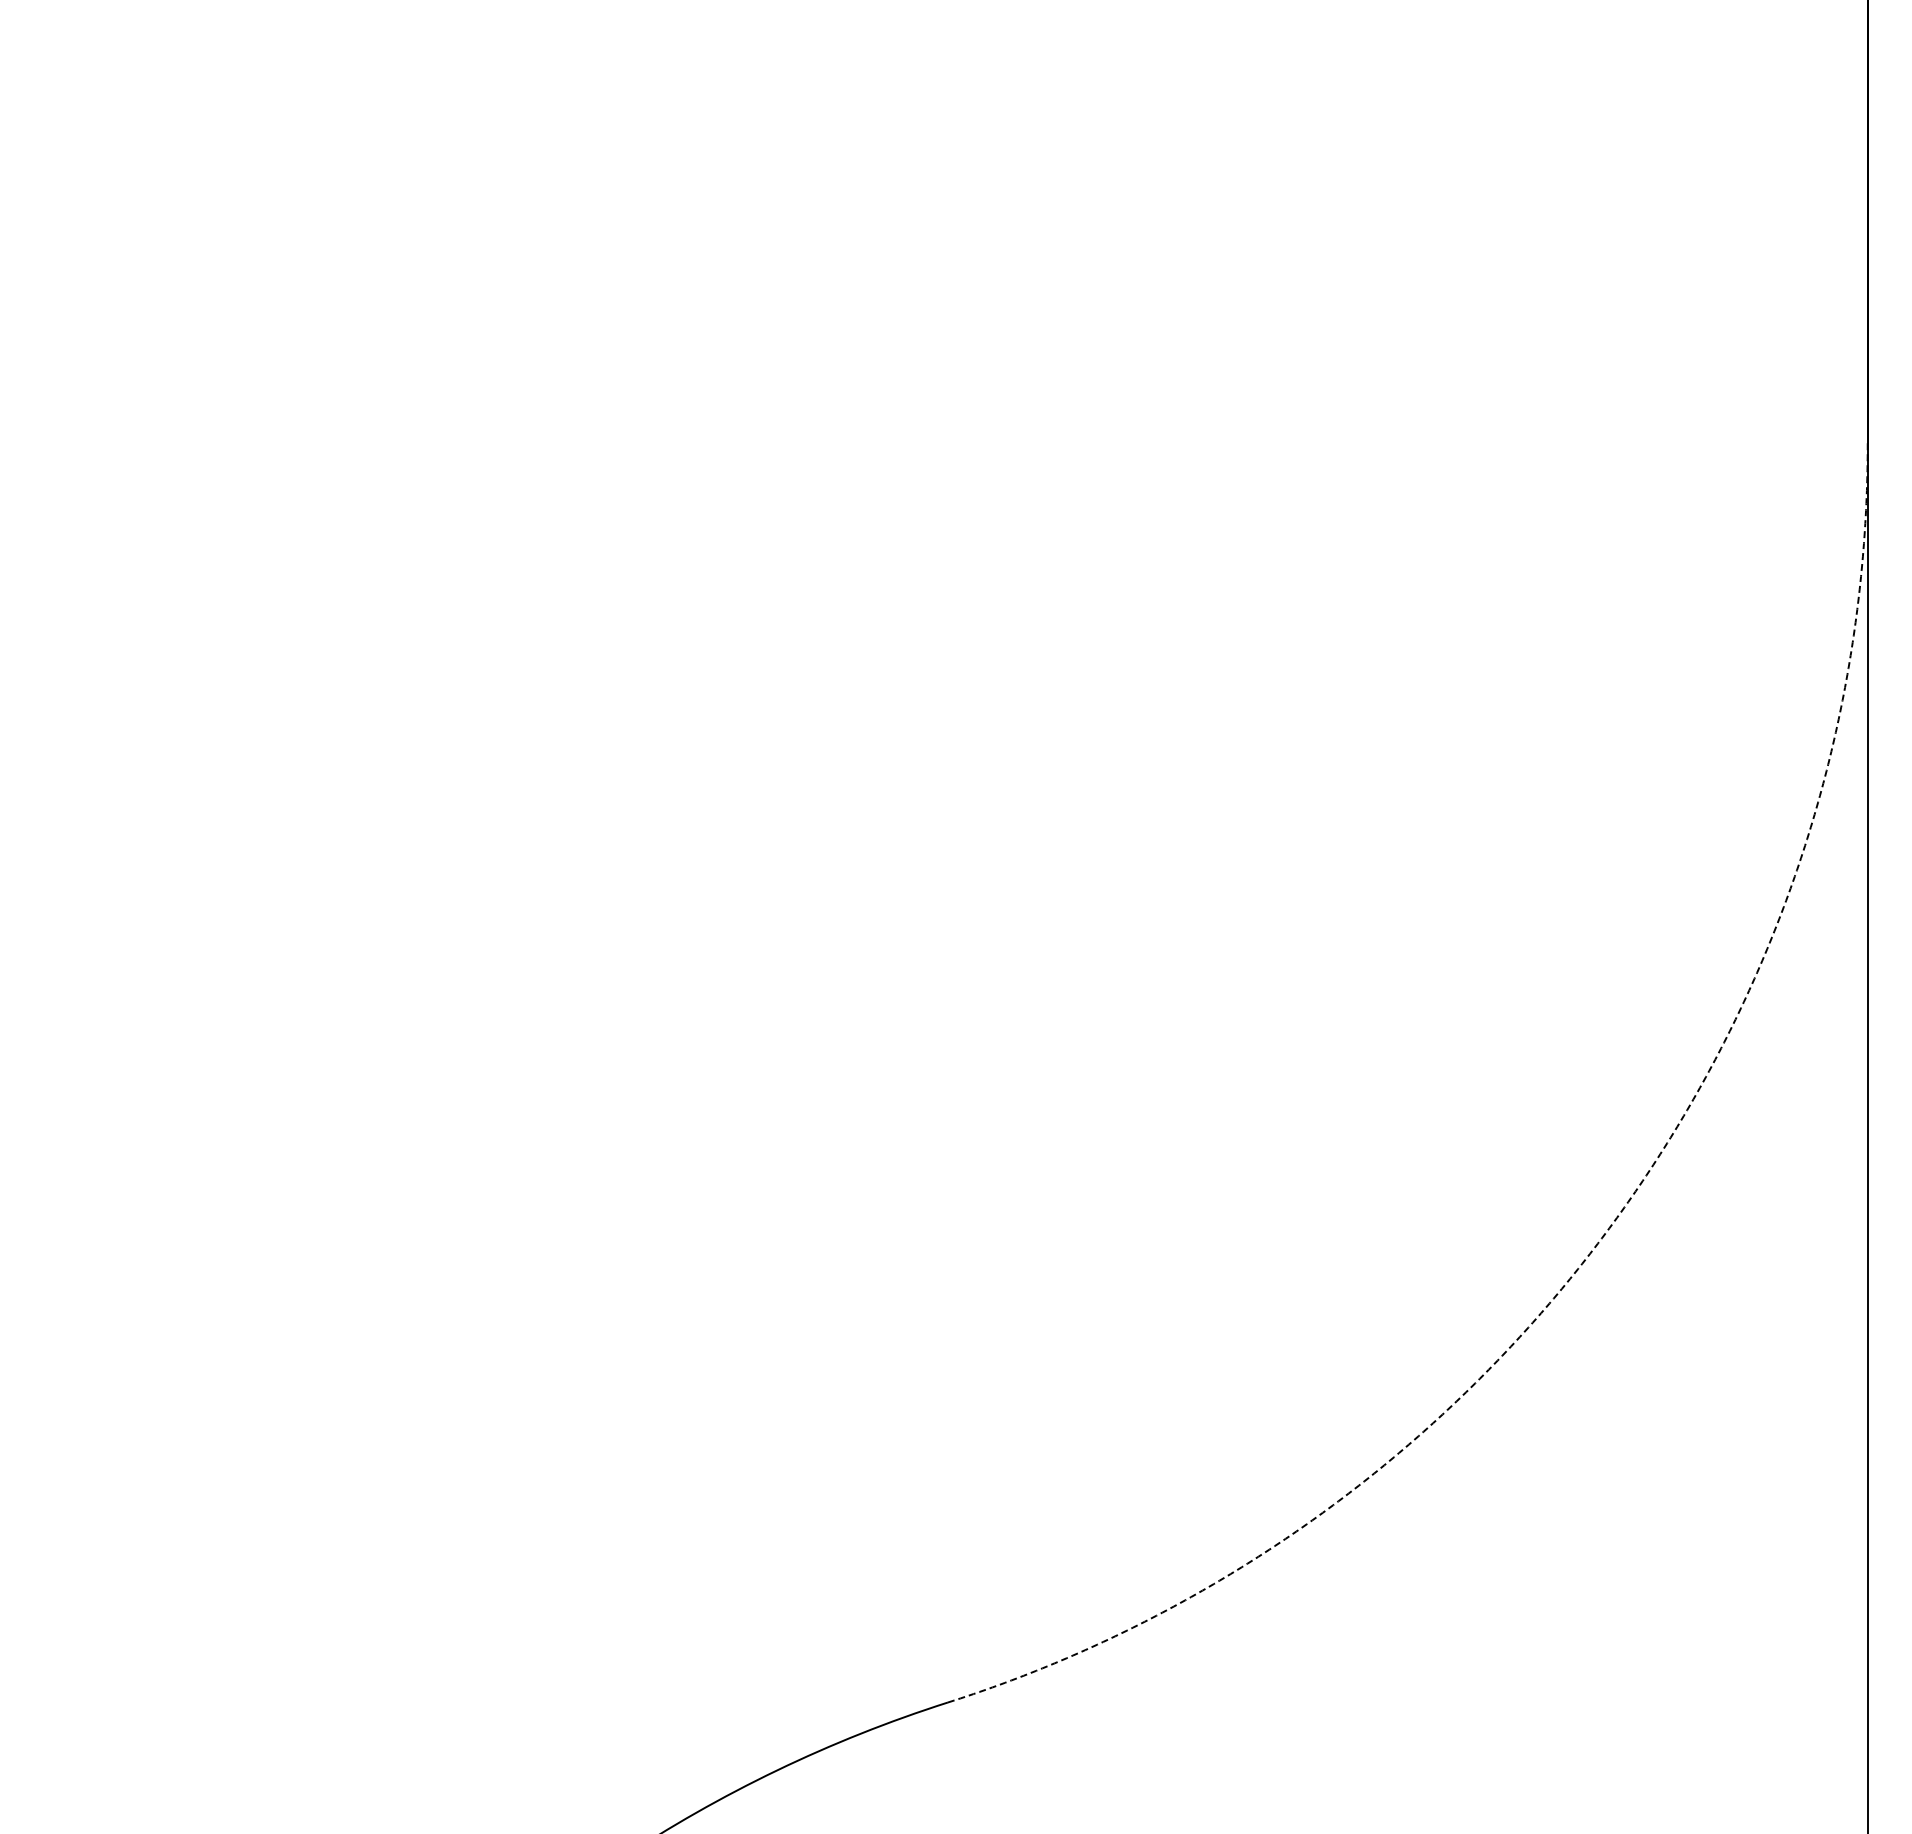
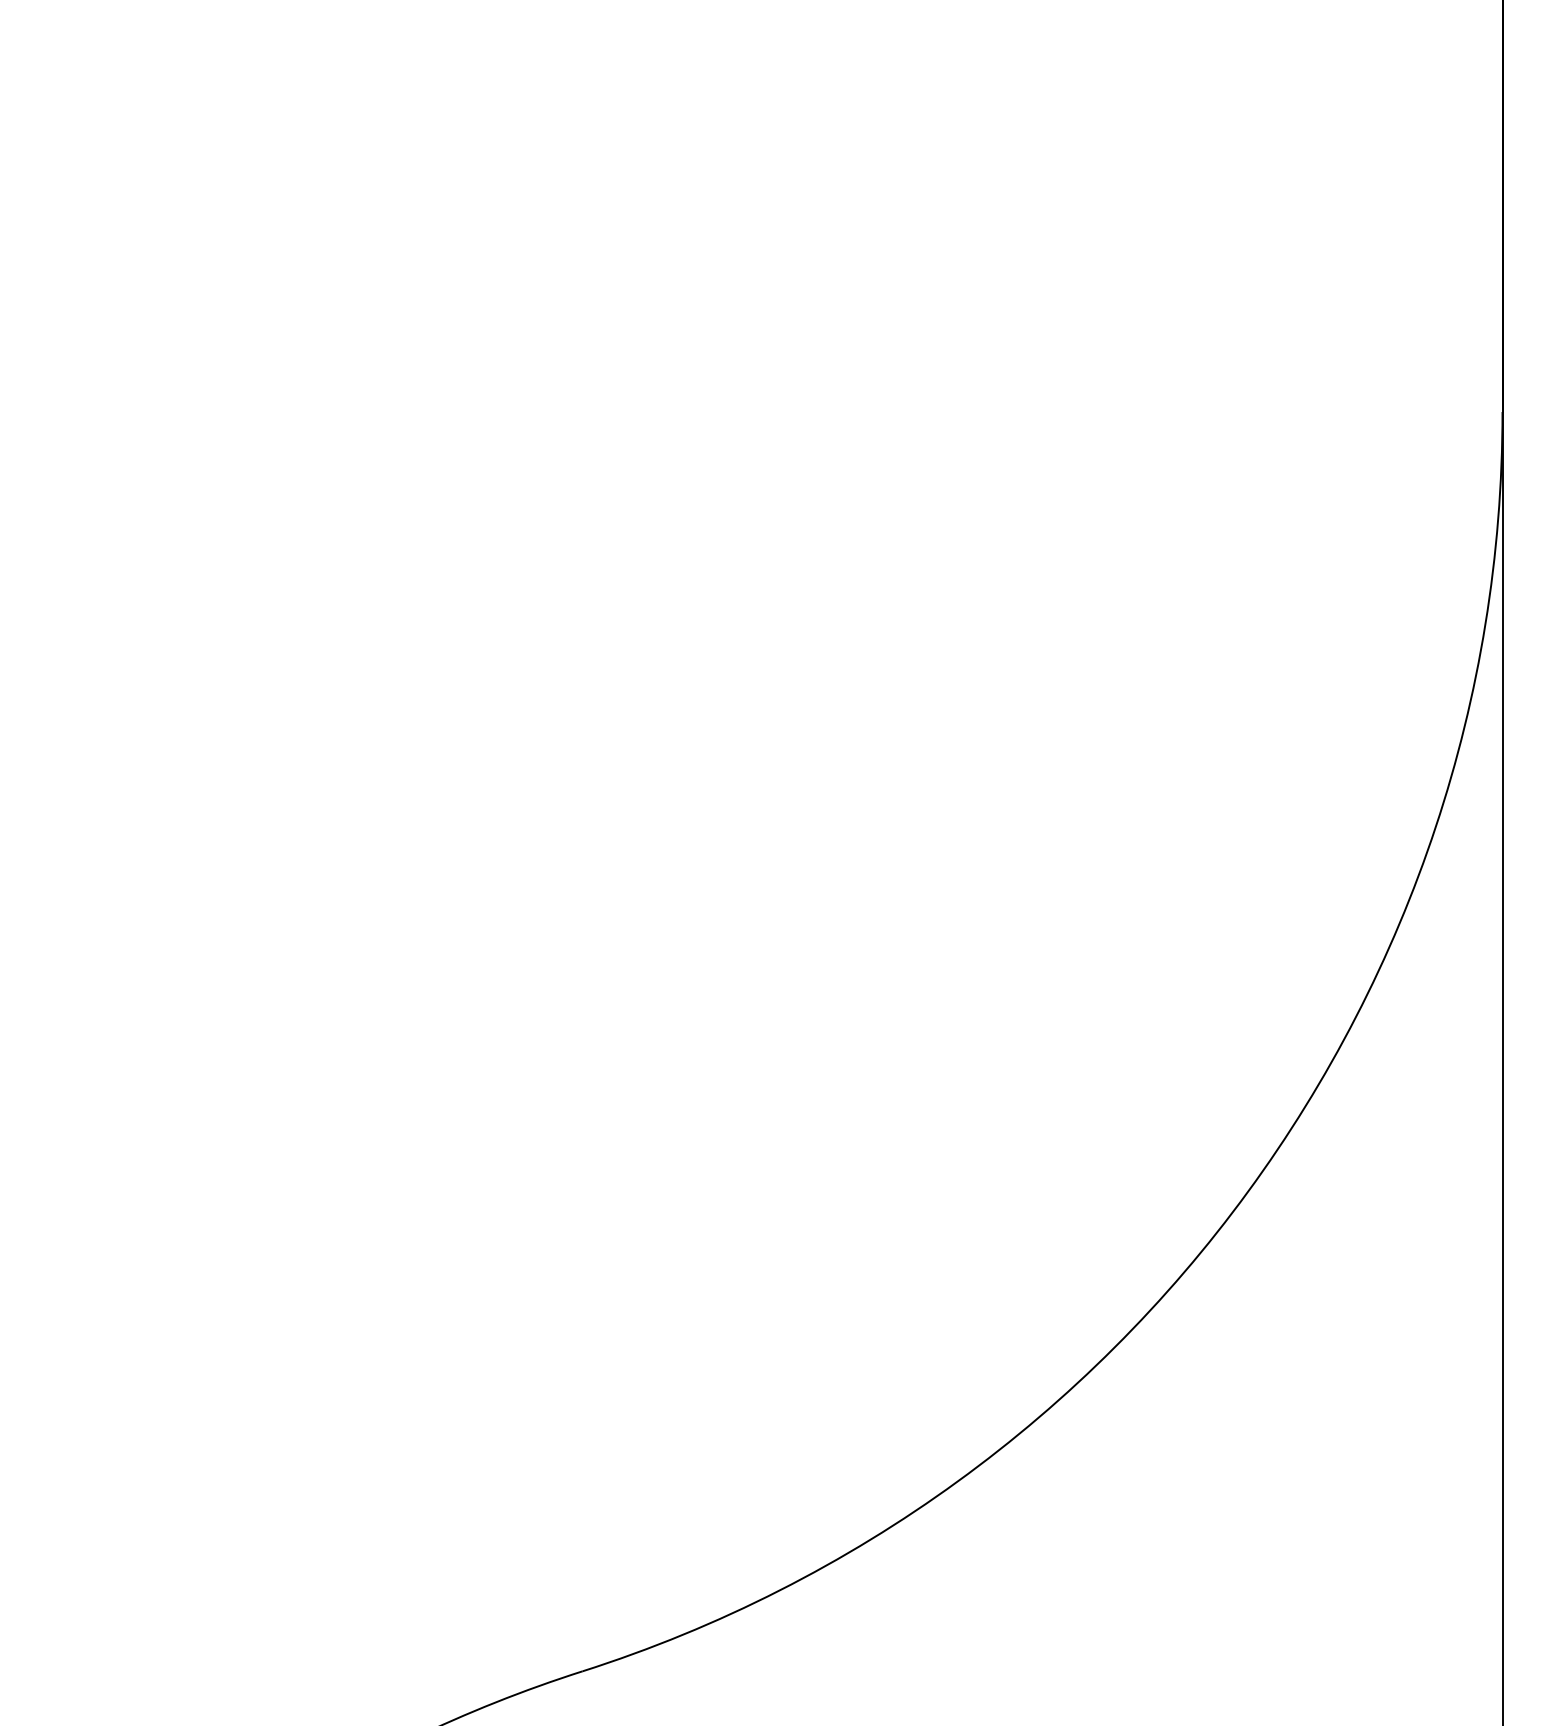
arc: (1613, 1222) -> (1248, 1191), dashed -> solid

